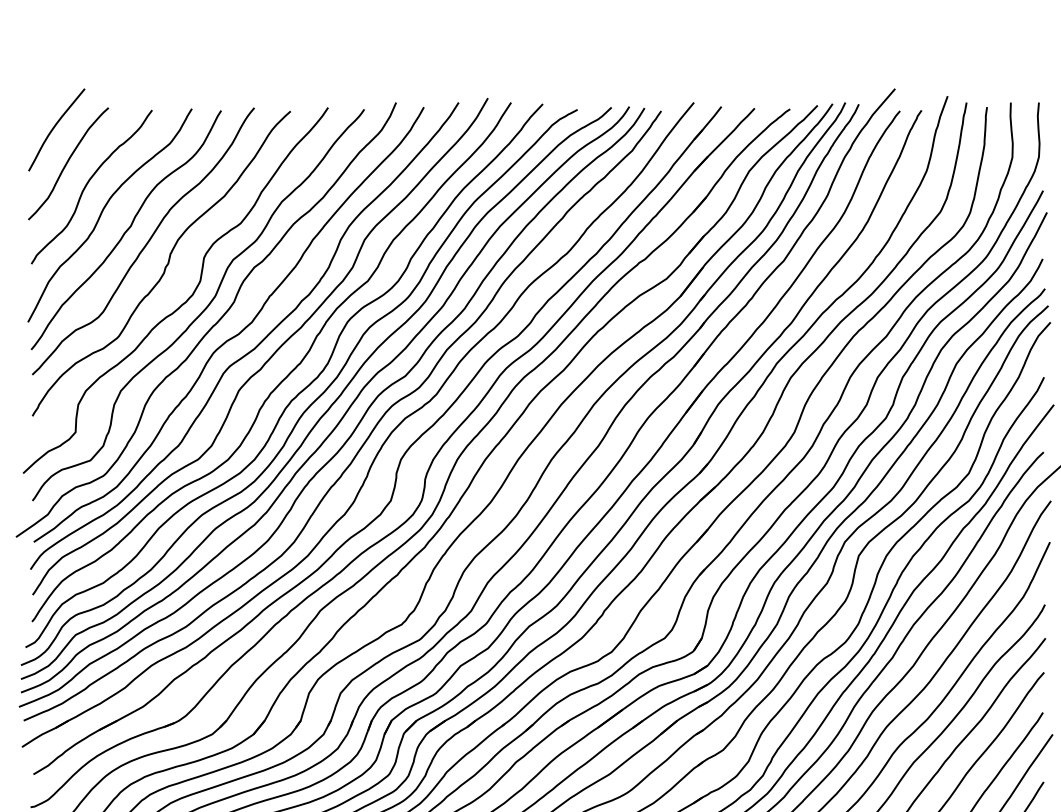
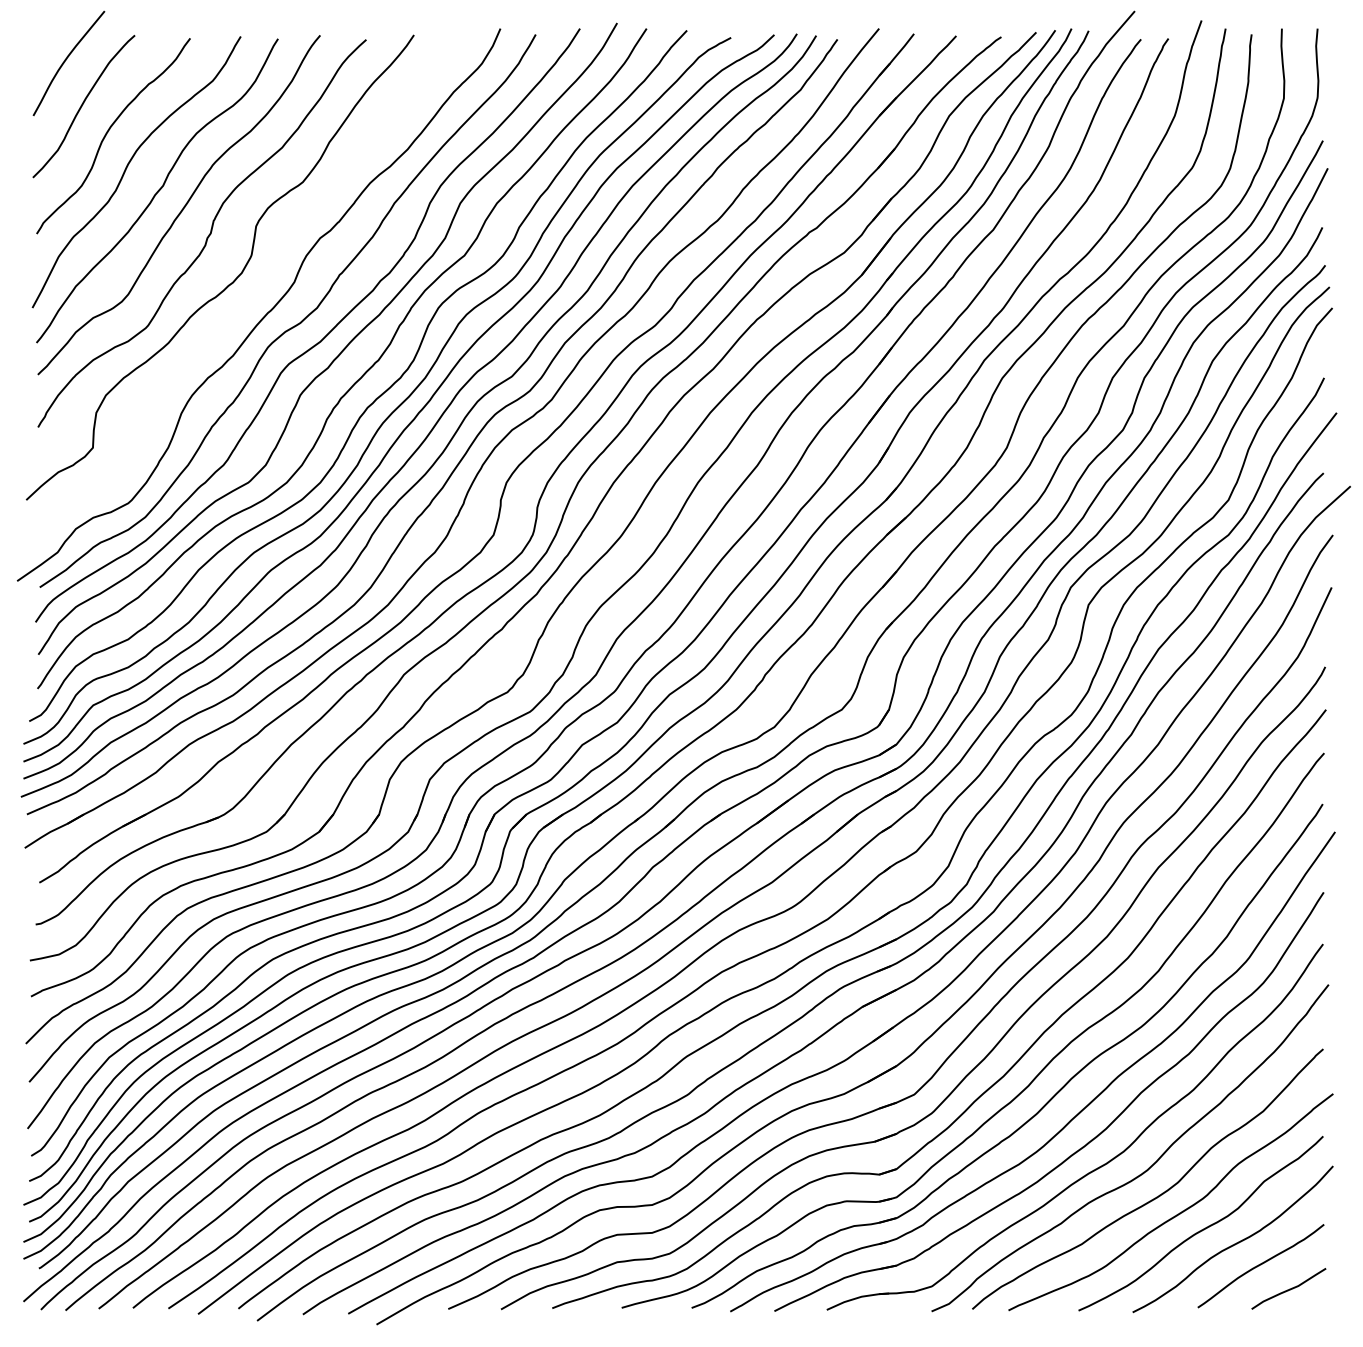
curve: (203, 310) -> (255, 292), removed

